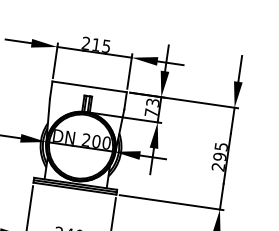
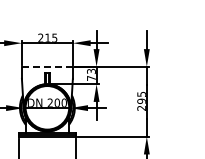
line: (89, 86) -> (47, 66), solid -> dashed

